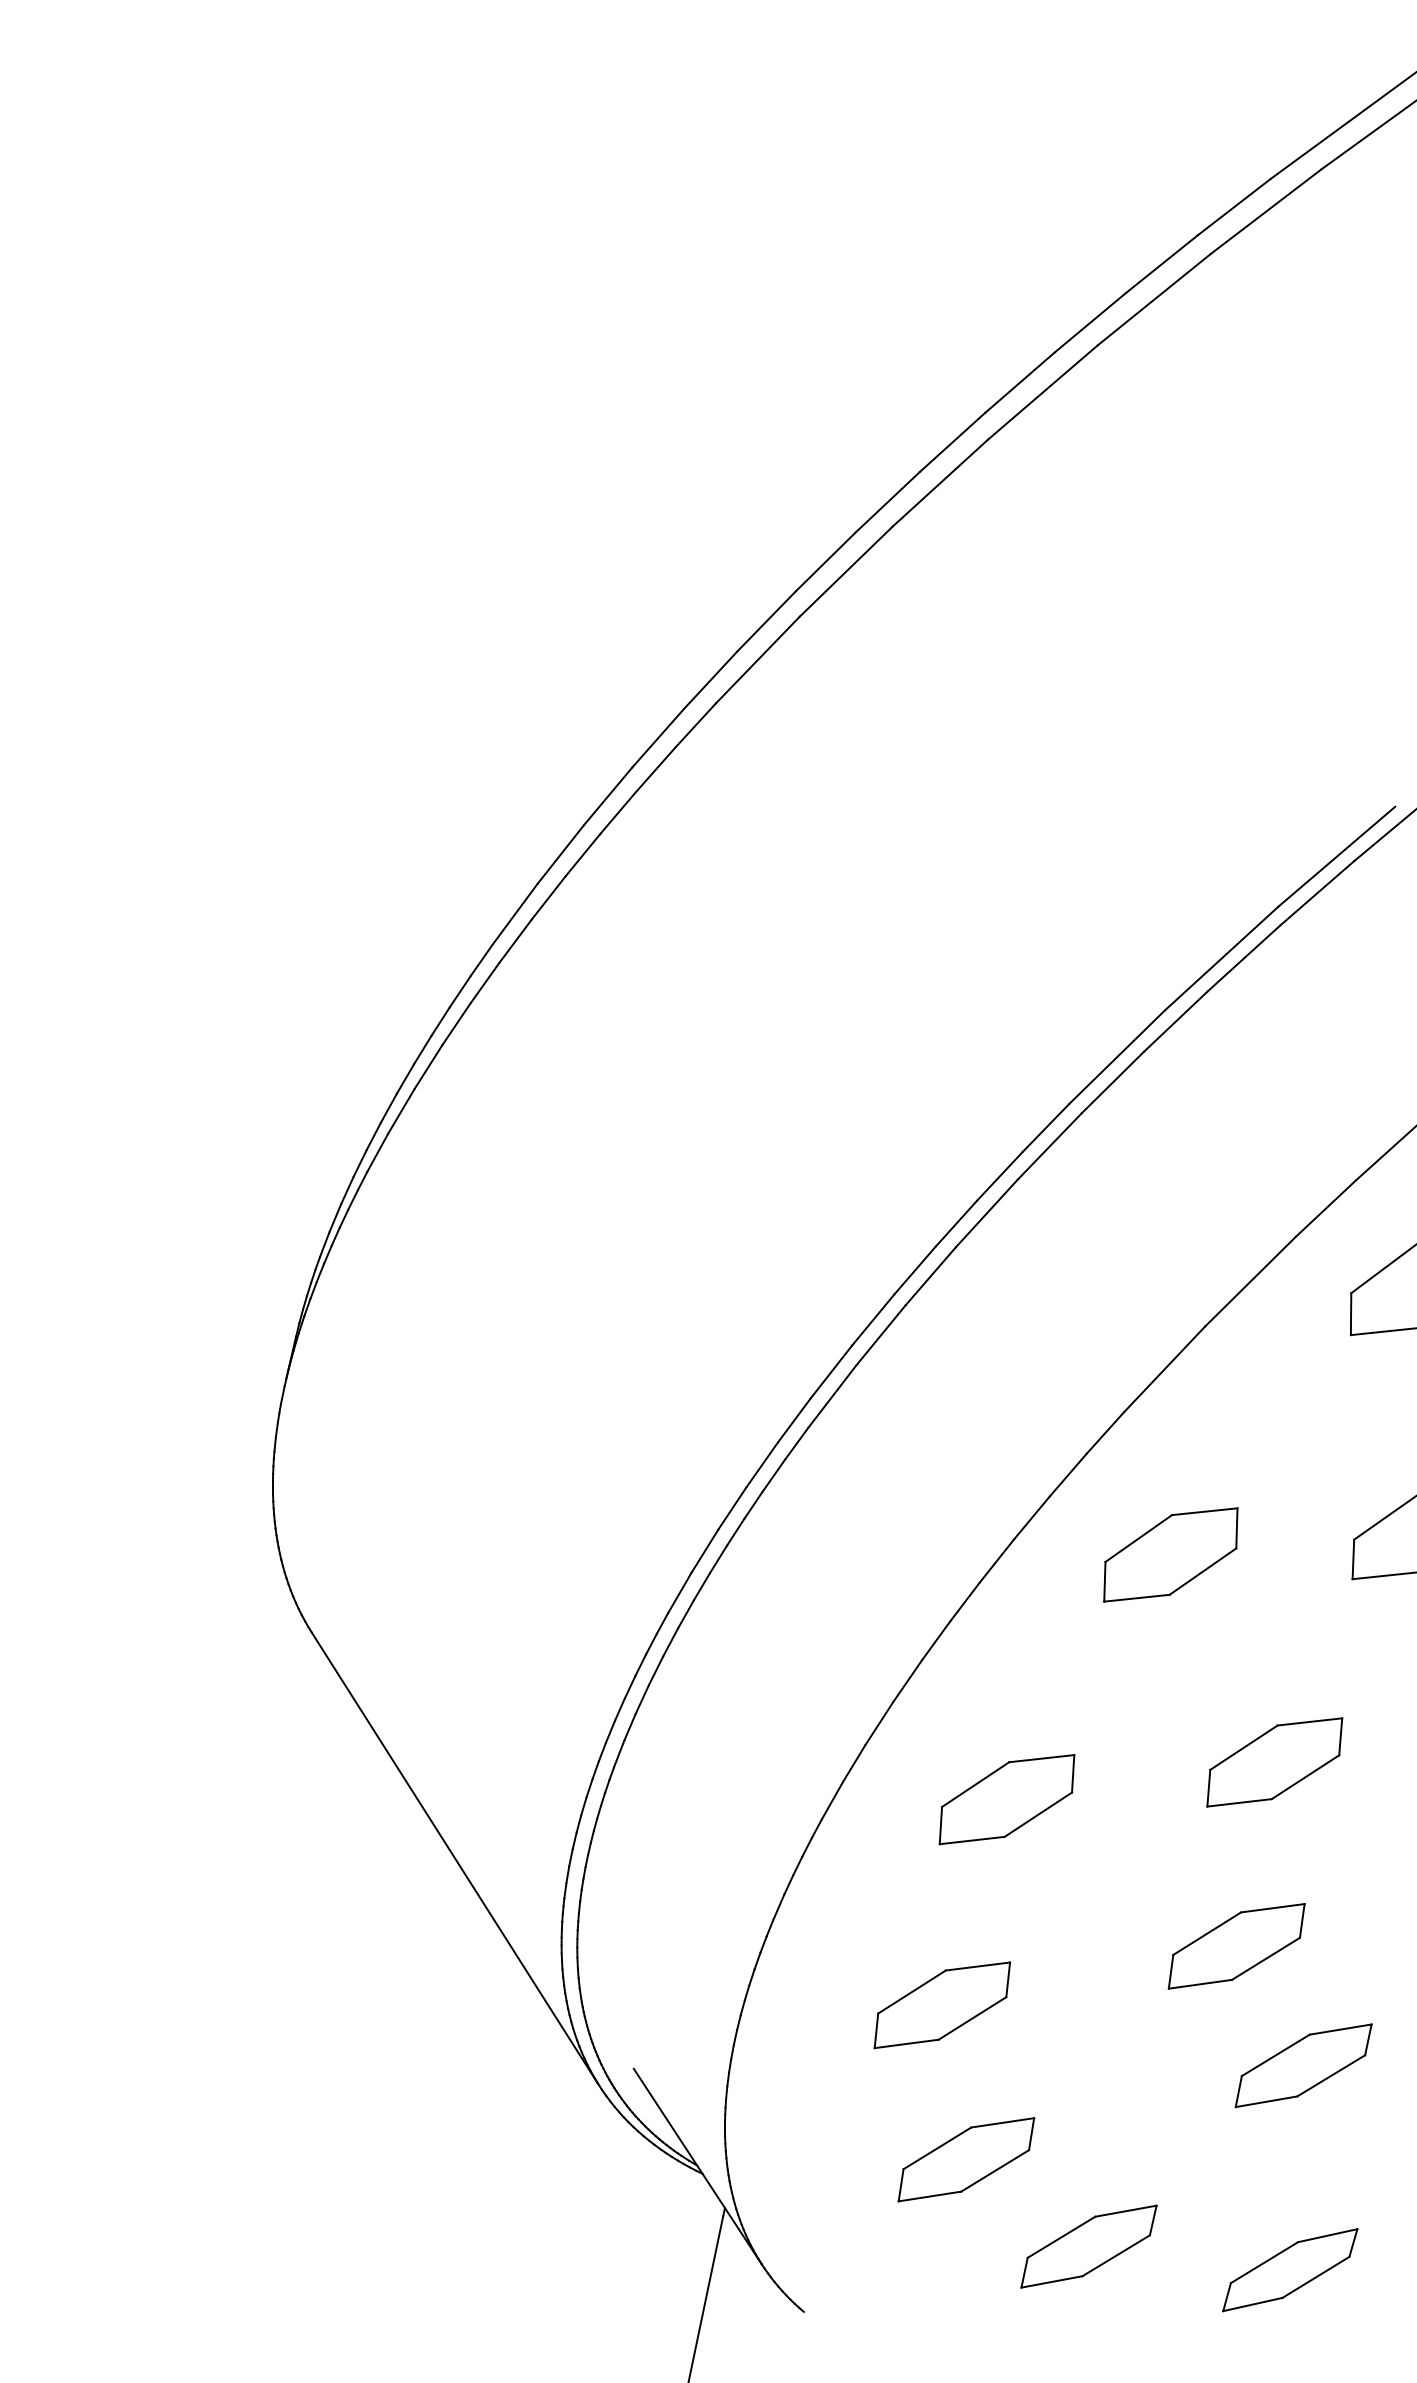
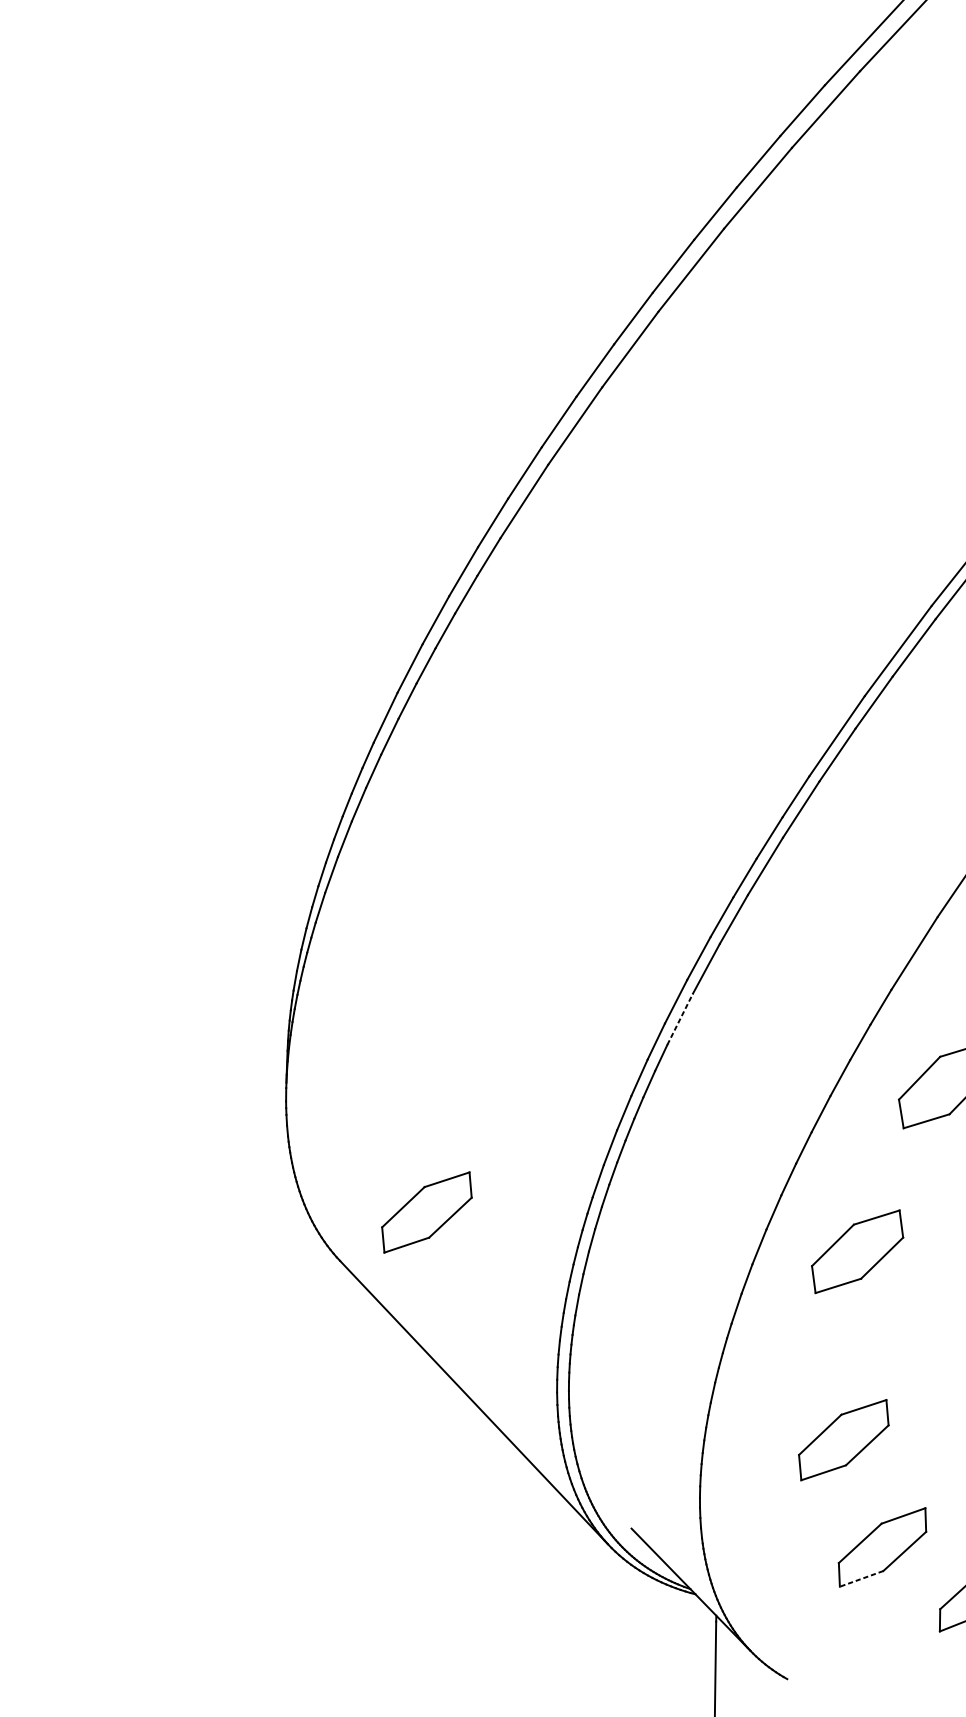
line: (832, 1396) -> (680, 1019), solid -> dashed
part: (440, 1590) -> (426, 1212), added
part: (1006, 1799) -> (857, 1251), moved
line: (929, 2196) -> (861, 1578), solid -> dashed

